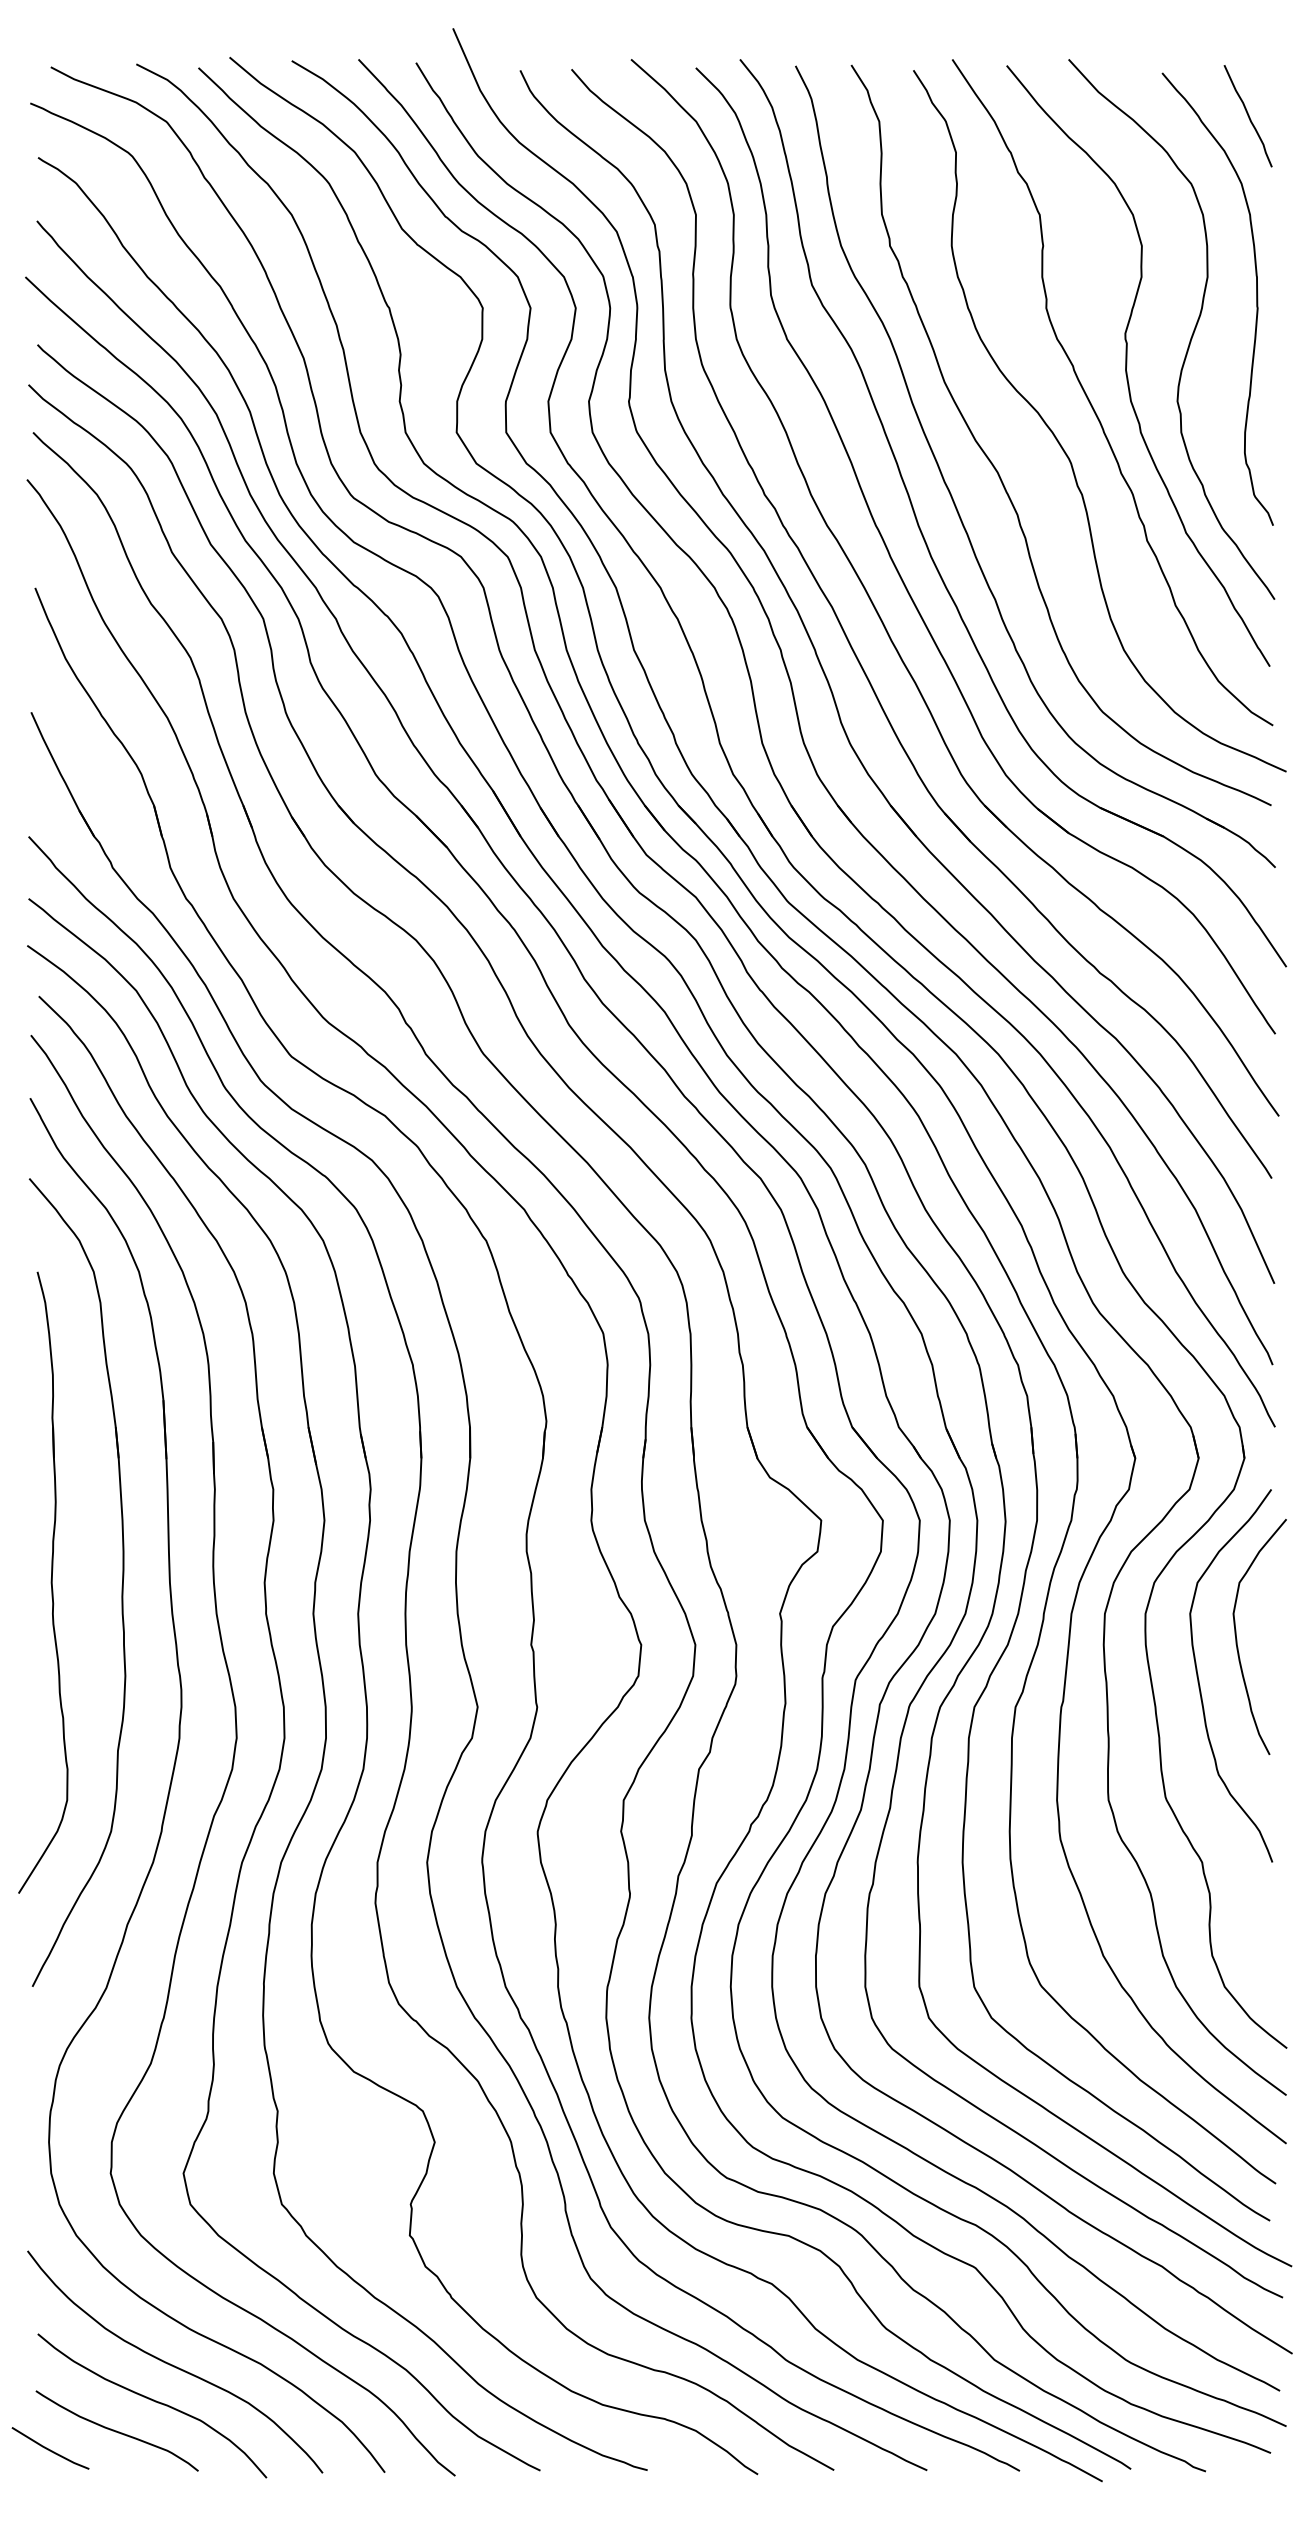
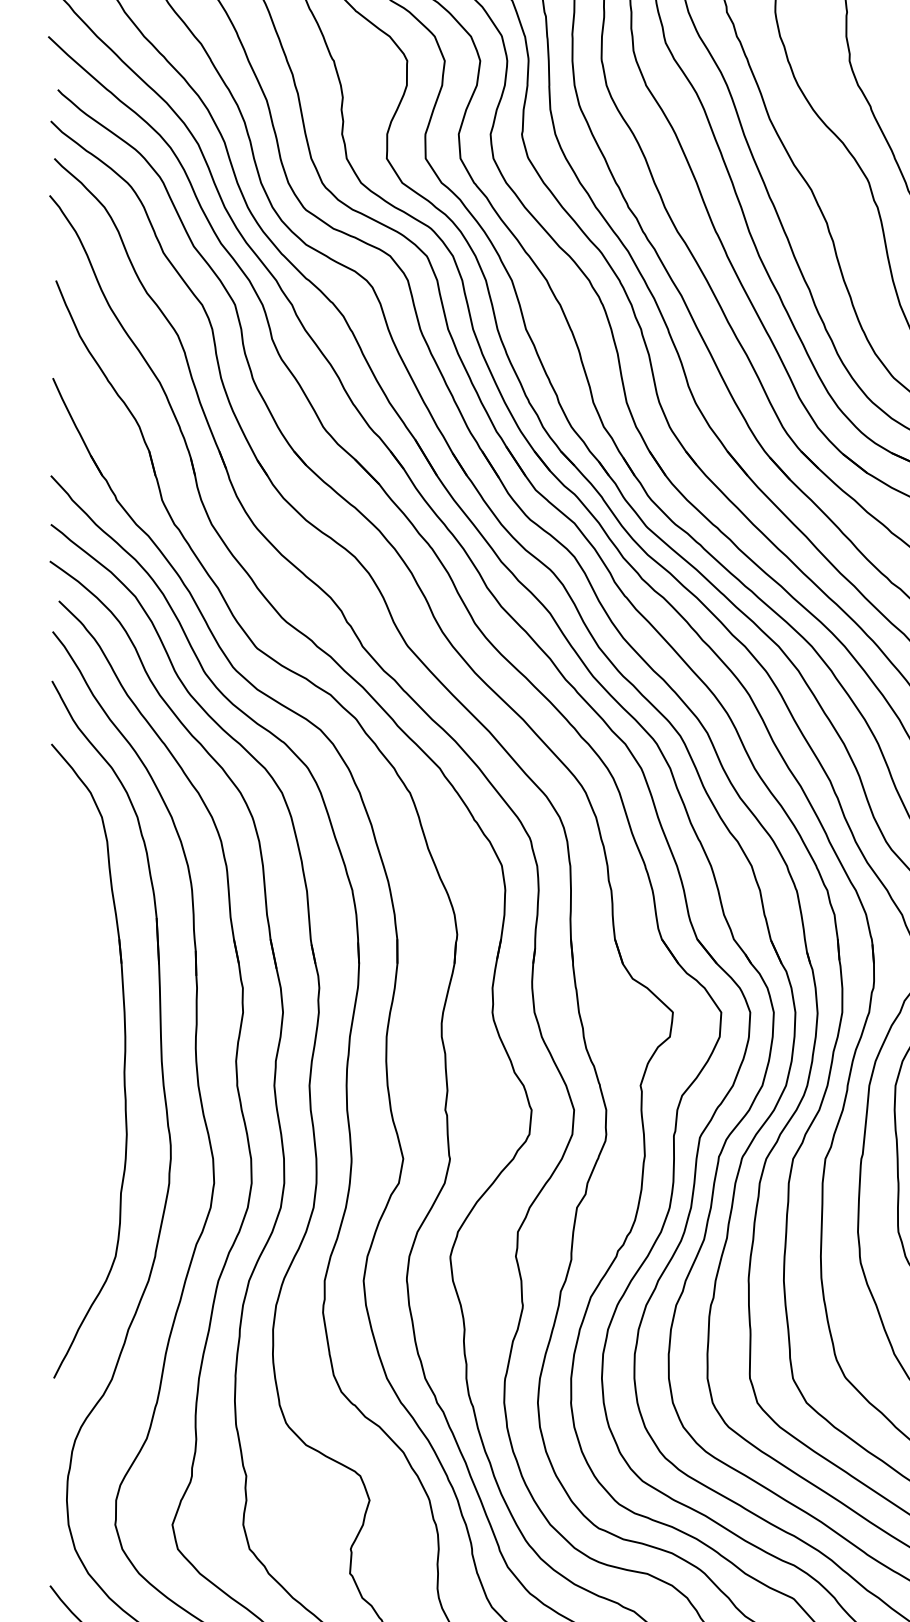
part: (50, 1582) -> (68, 1061), removed

